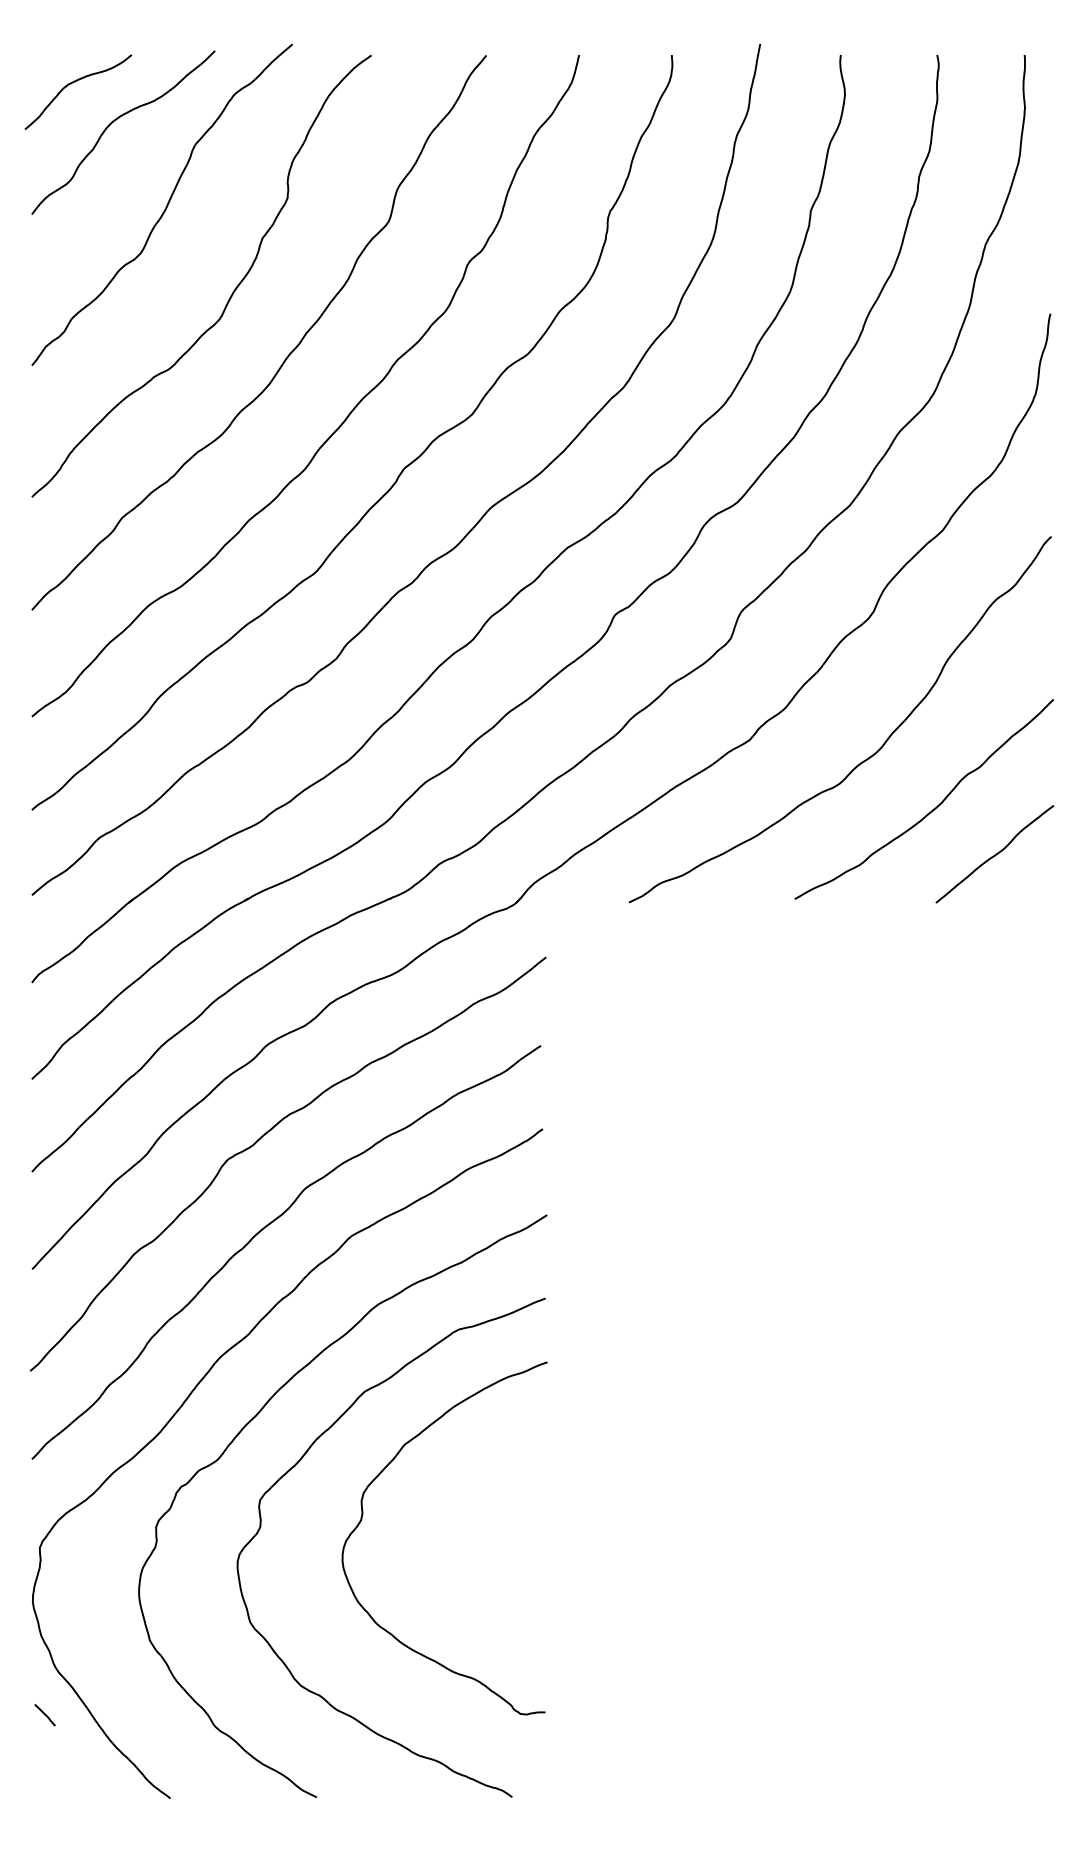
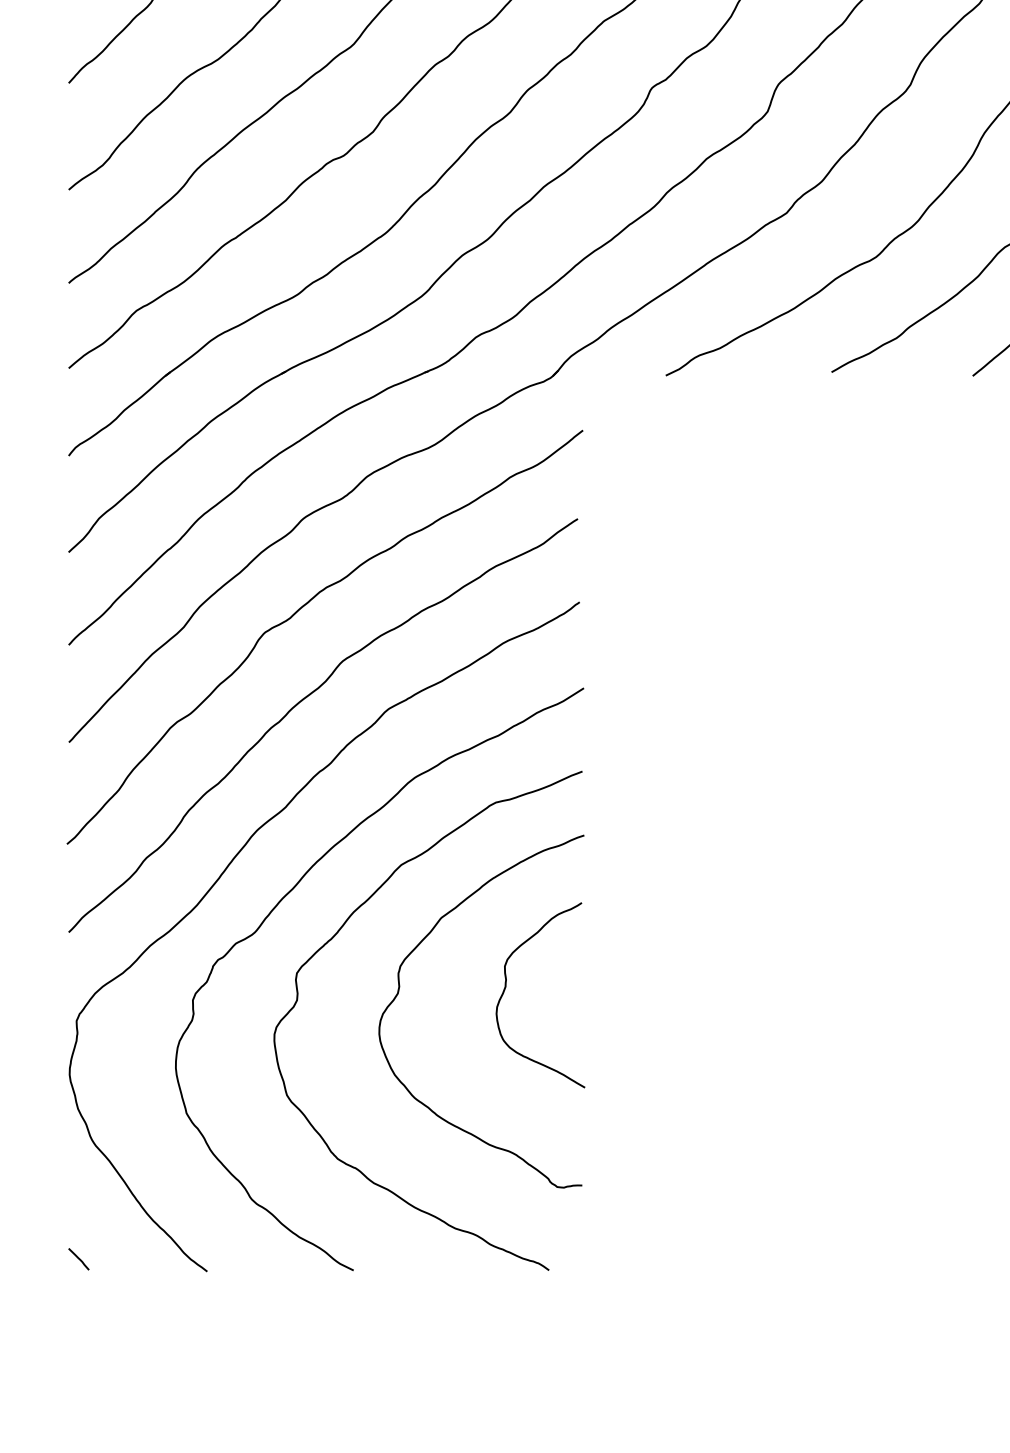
curve: (469, 1514) -> (506, 987), added
line: (44, 1715) -> (78, 1259), moved

